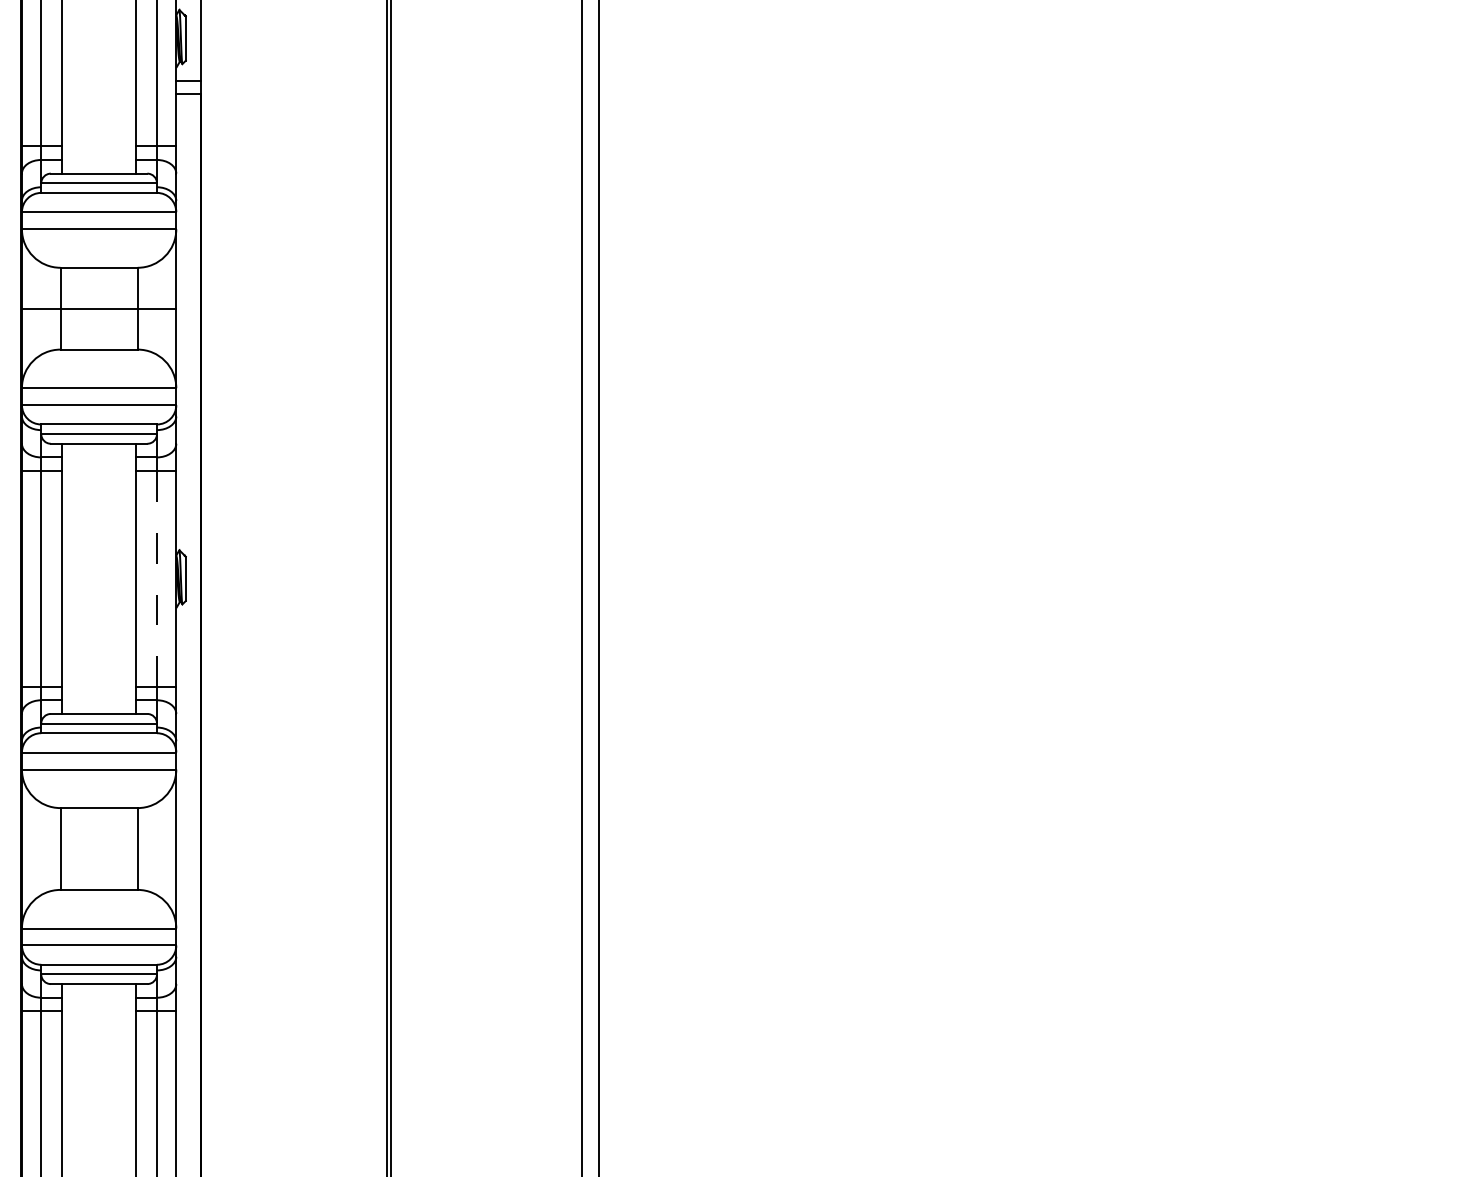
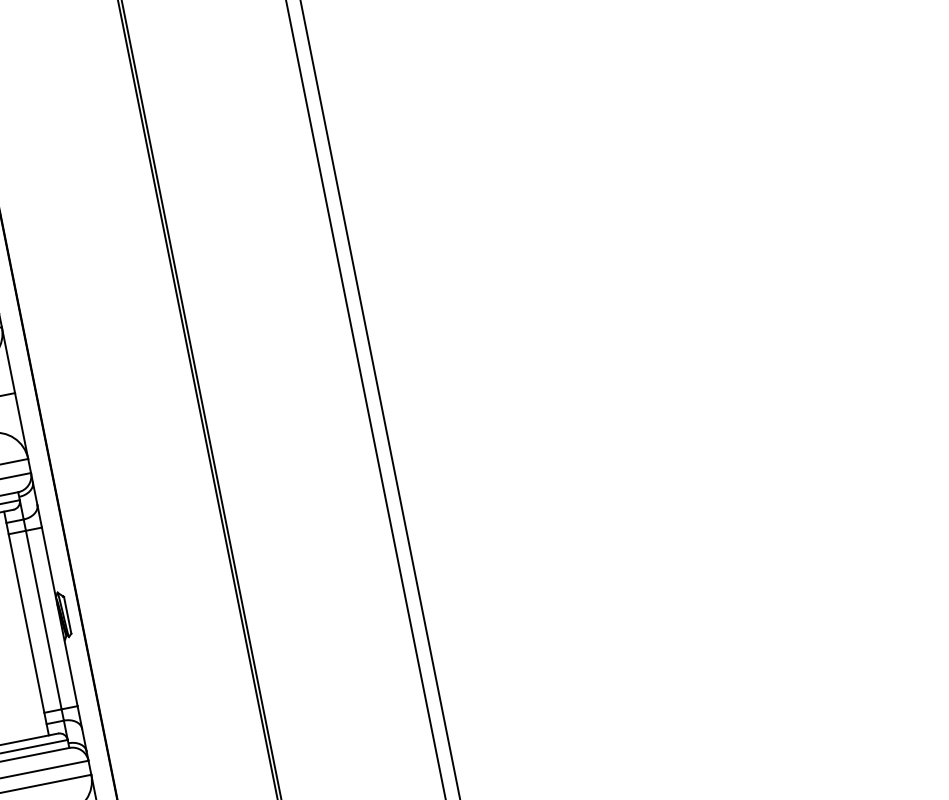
line: (157, 578) -> (44, 619), dashed -> solid

